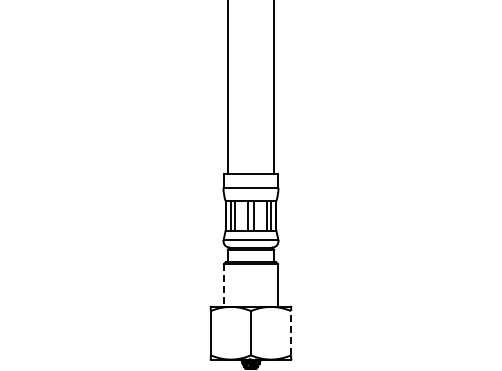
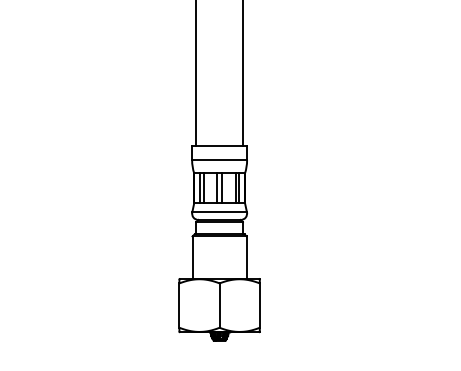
line: (223, 285) -> (192, 257), dashed -> solid
line: (291, 332) -> (260, 304), dashed -> solid

